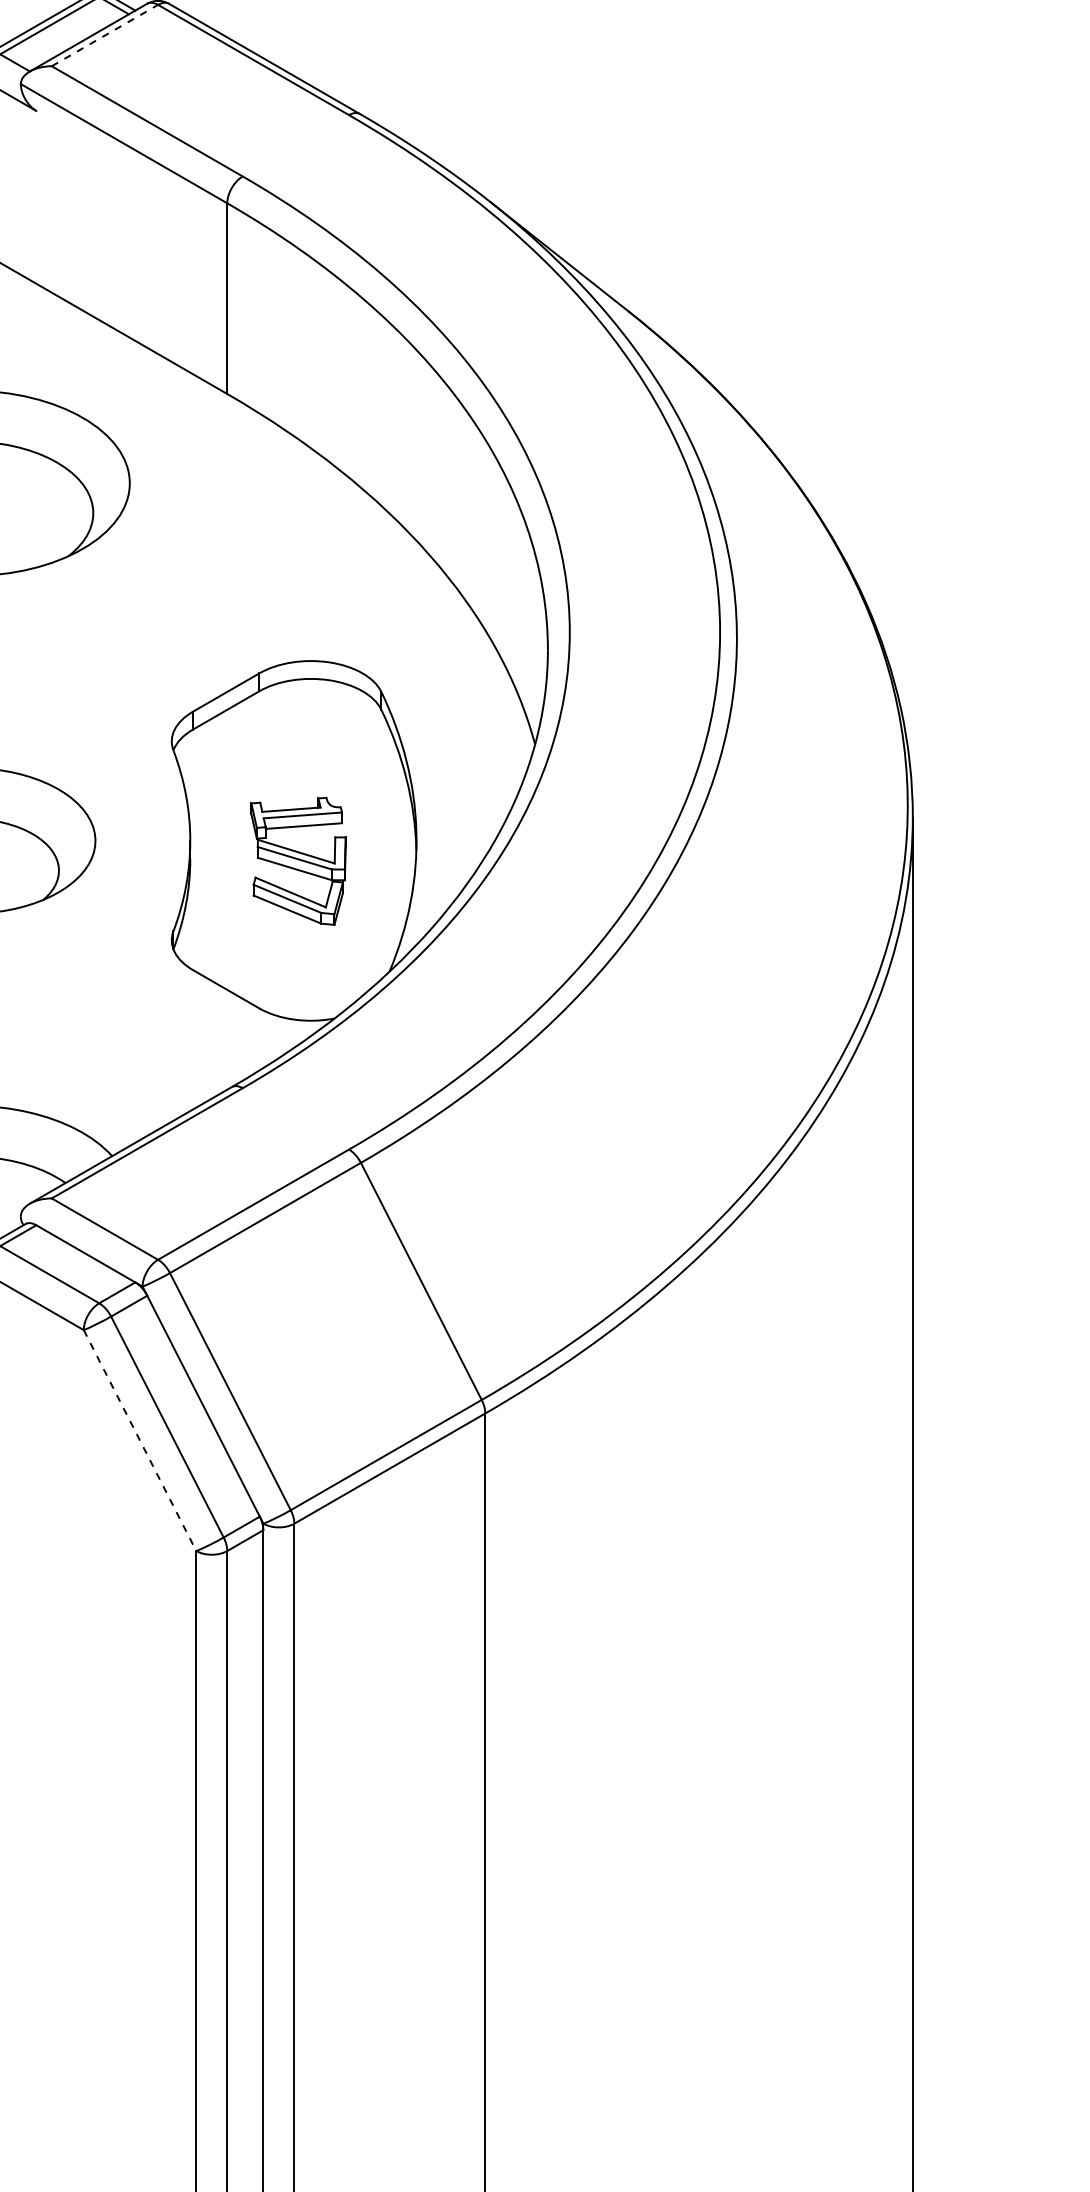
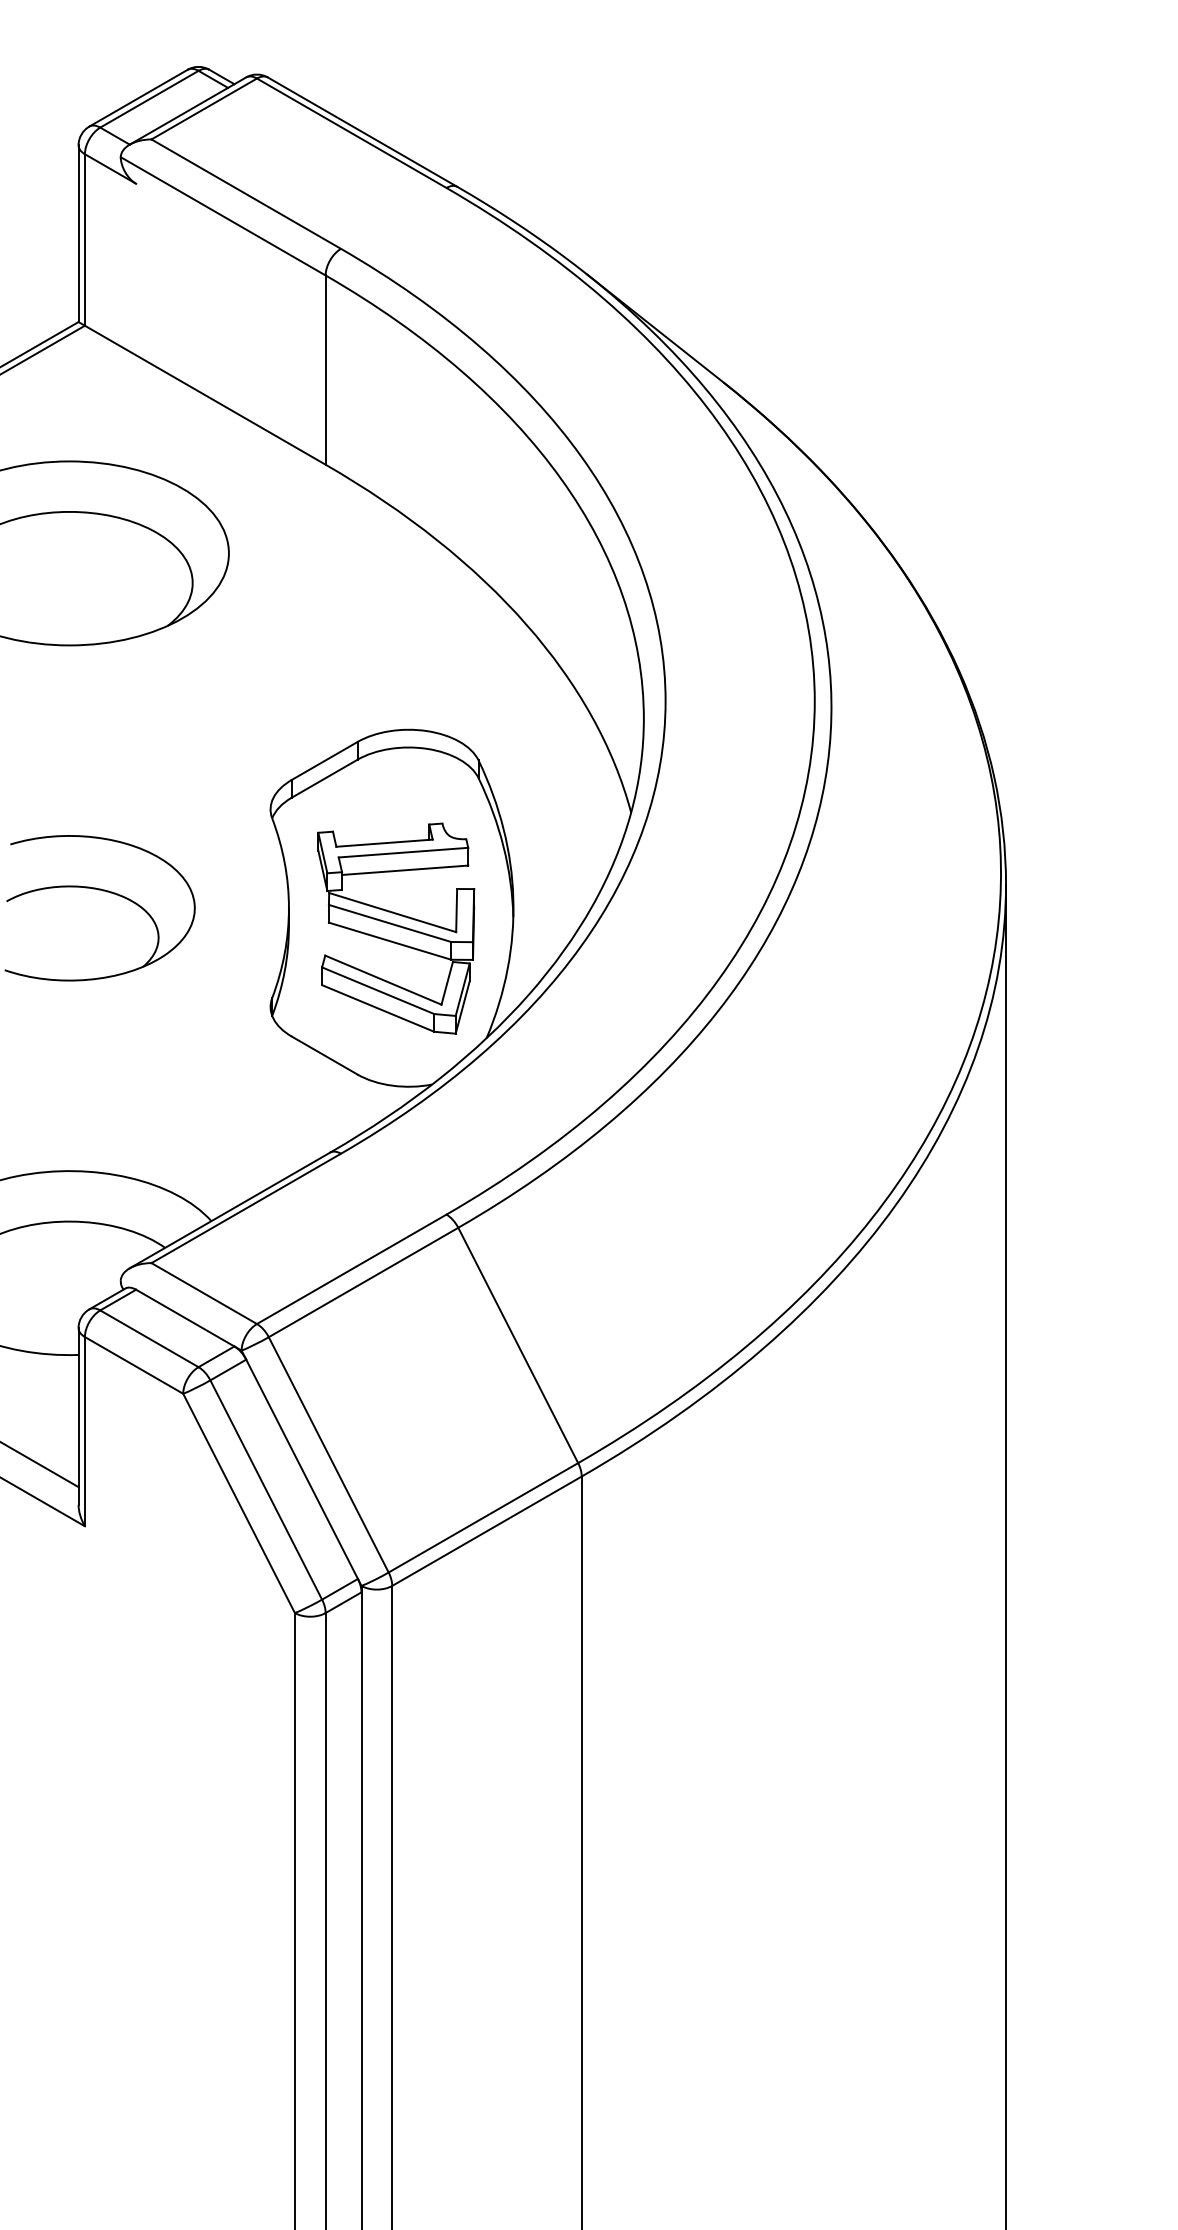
line: (105, 36) -> (204, 109), dashed -> solid
part: (298, 861) -> (396, 928), size x1.67
line: (140, 1440) -> (239, 1503), dashed -> solid

